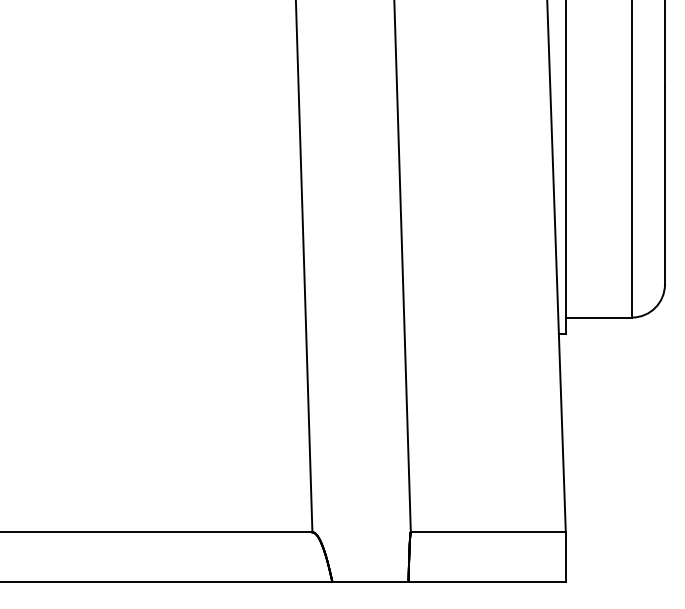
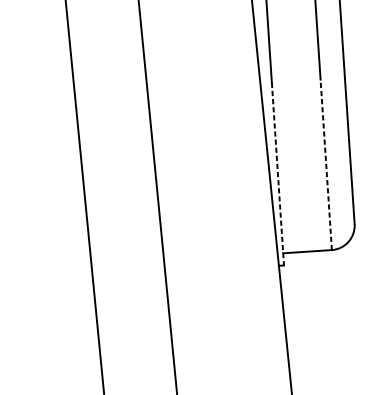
line: (631, 201) -> (325, 164), solid -> dashed
line: (565, 210) -> (277, 174), solid -> dashed

